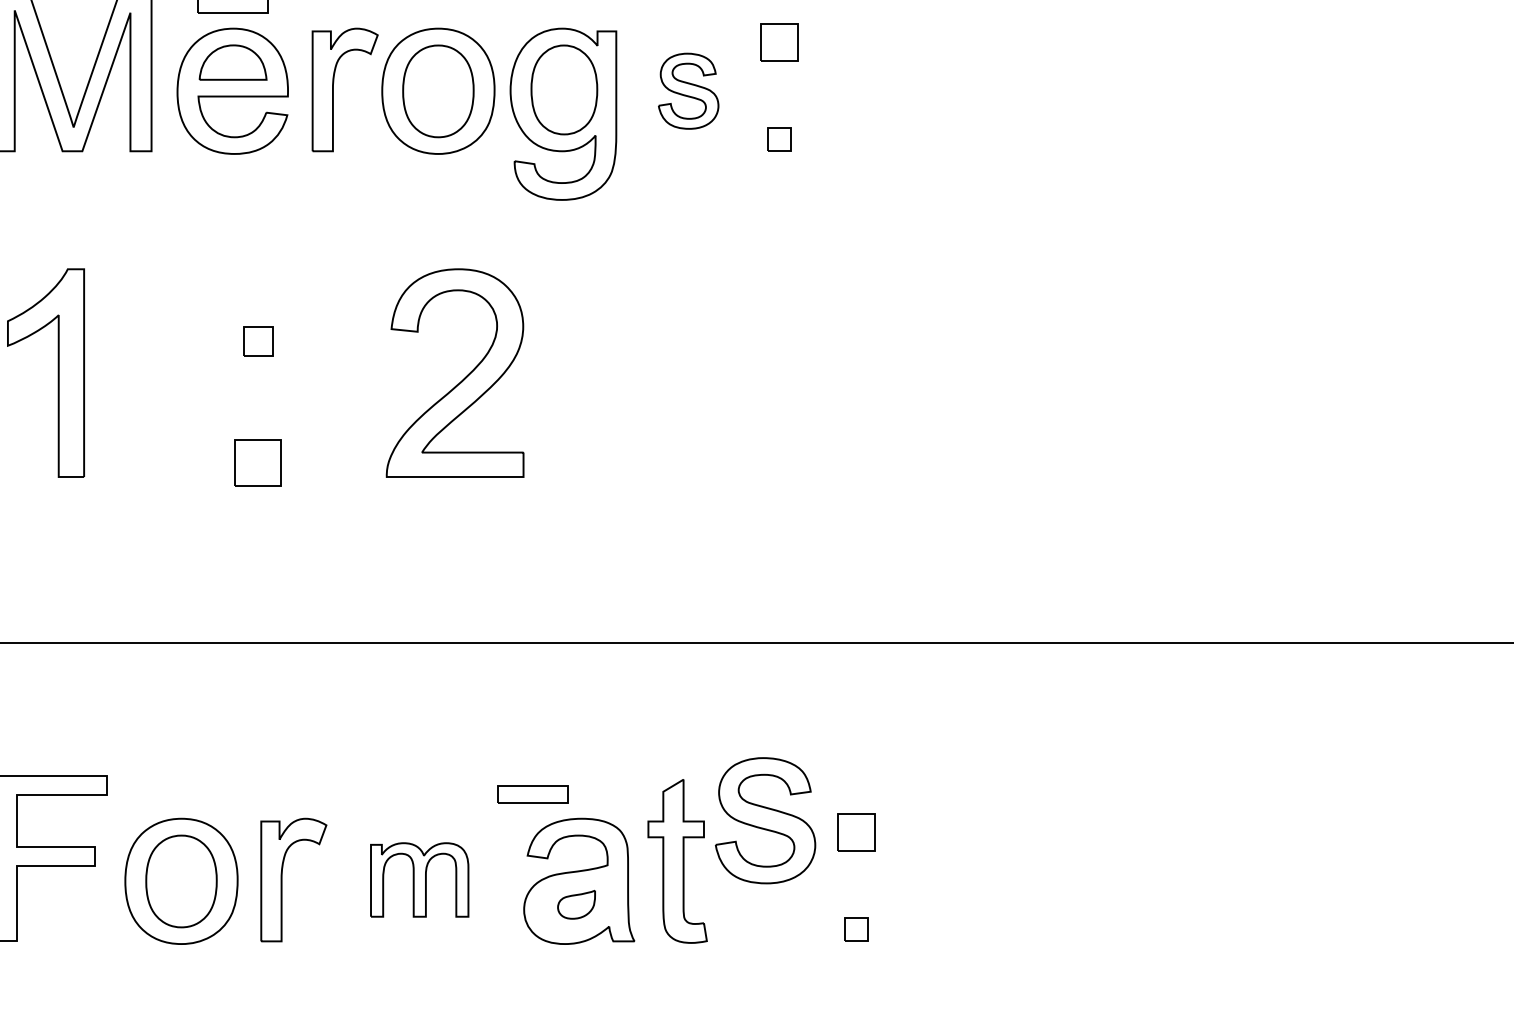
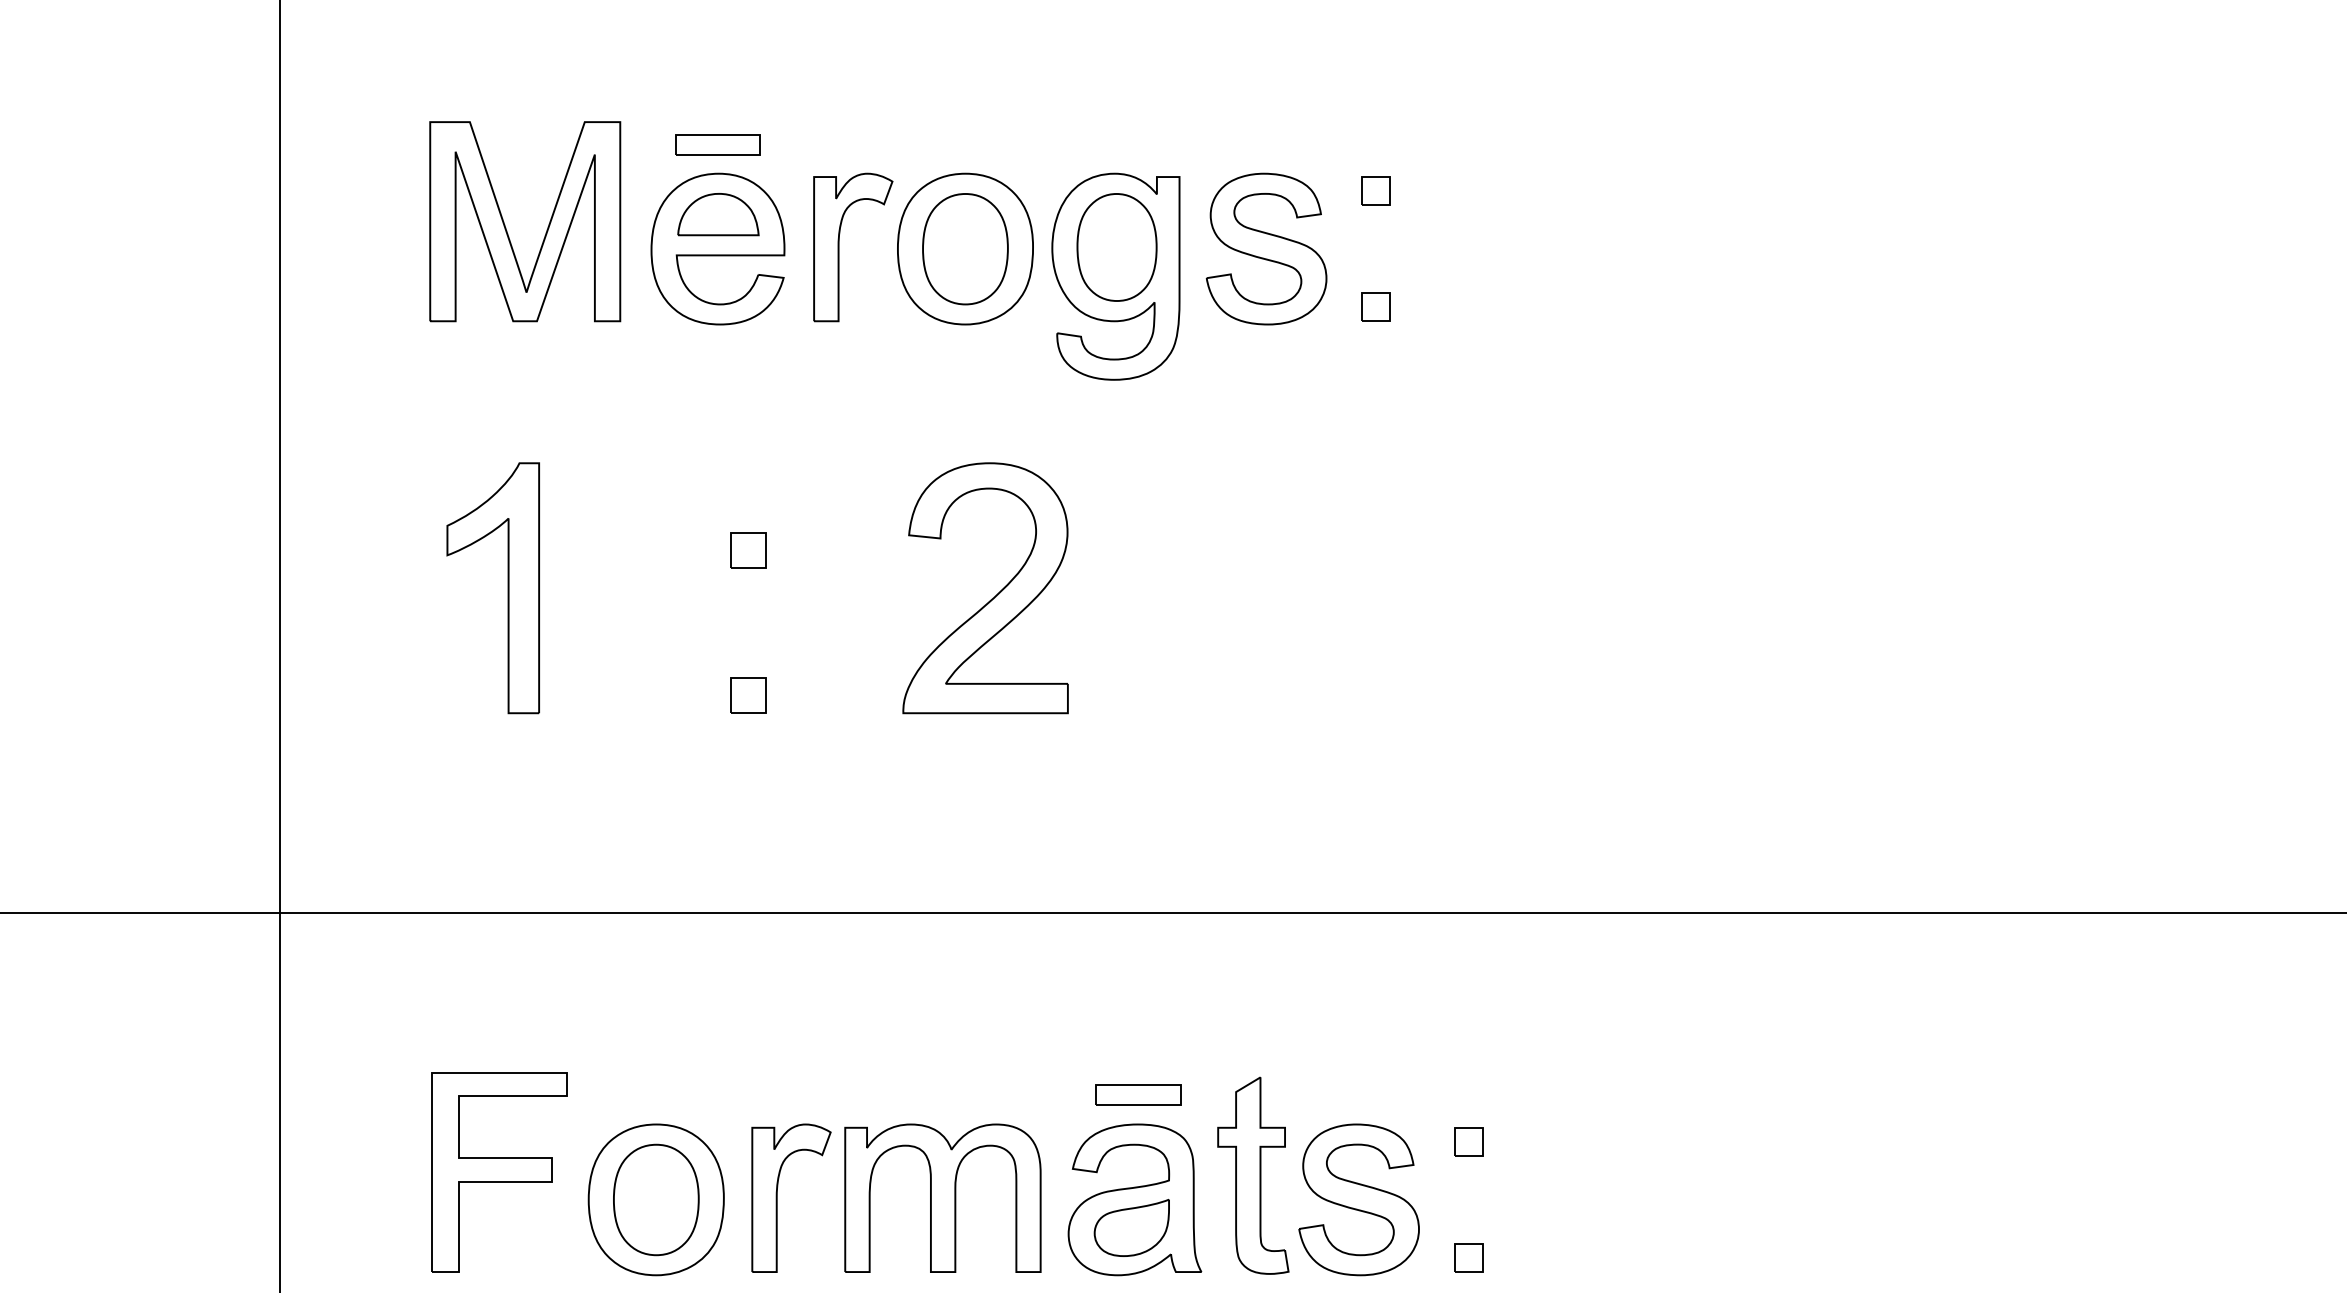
part: (779, 42) -> (1375, 190), size x0.62
part: (688, 90) -> (1266, 248), size x1.67
part: (258, 462) -> (748, 695), size x0.62
part: (533, 793) -> (1138, 1094), moved
part: (765, 820) -> (1358, 1199), moved
part: (856, 832) -> (1468, 1141), size x0.62
part: (419, 879) -> (942, 1197), size x1.67
part: (576, 904) -> (1131, 1227), size x1.67

